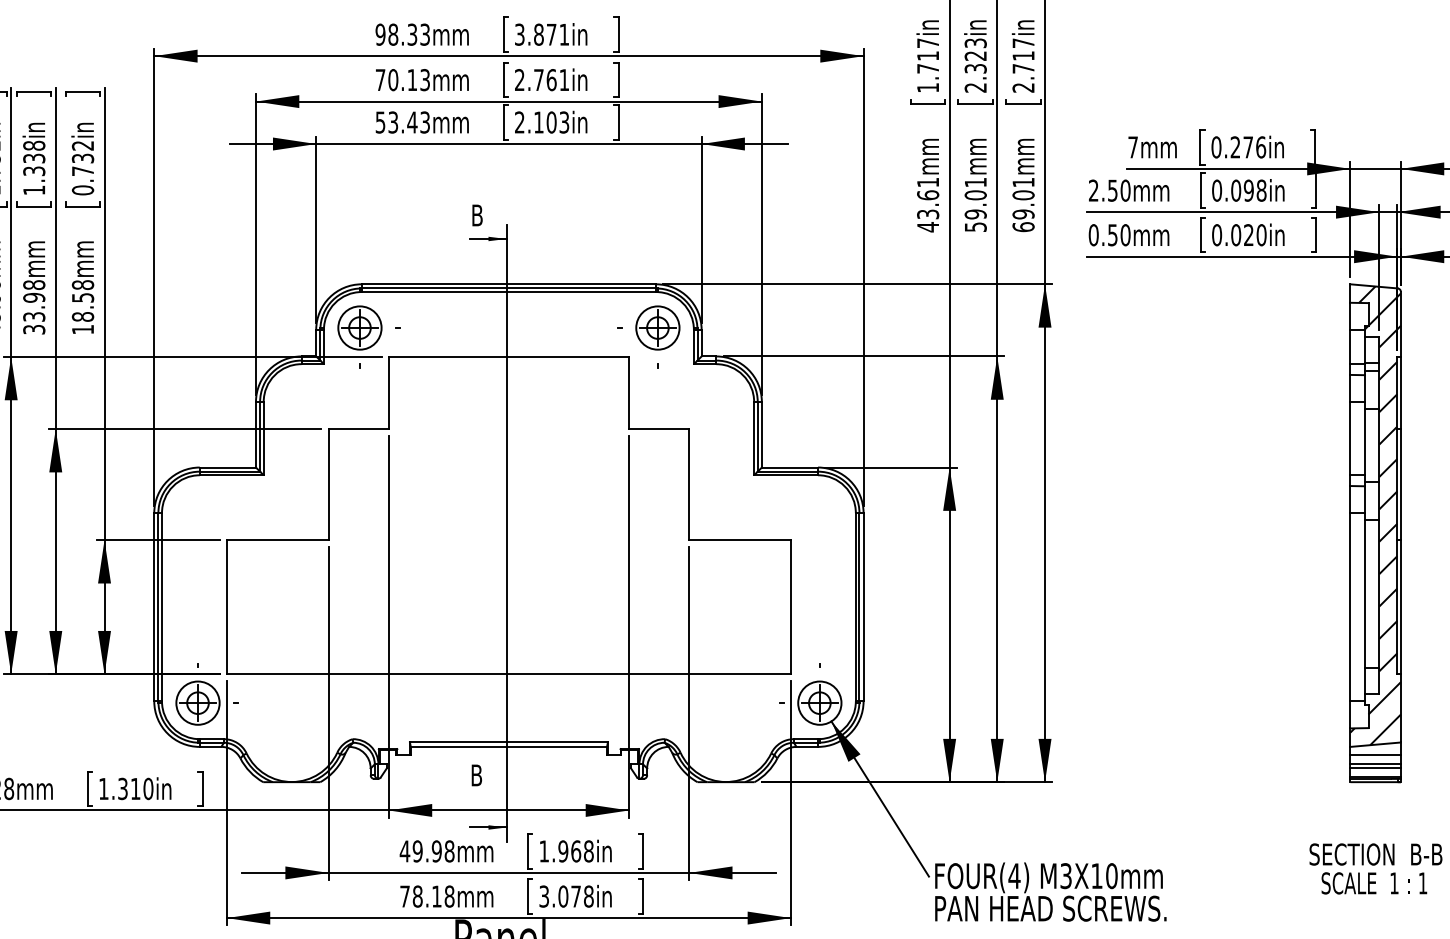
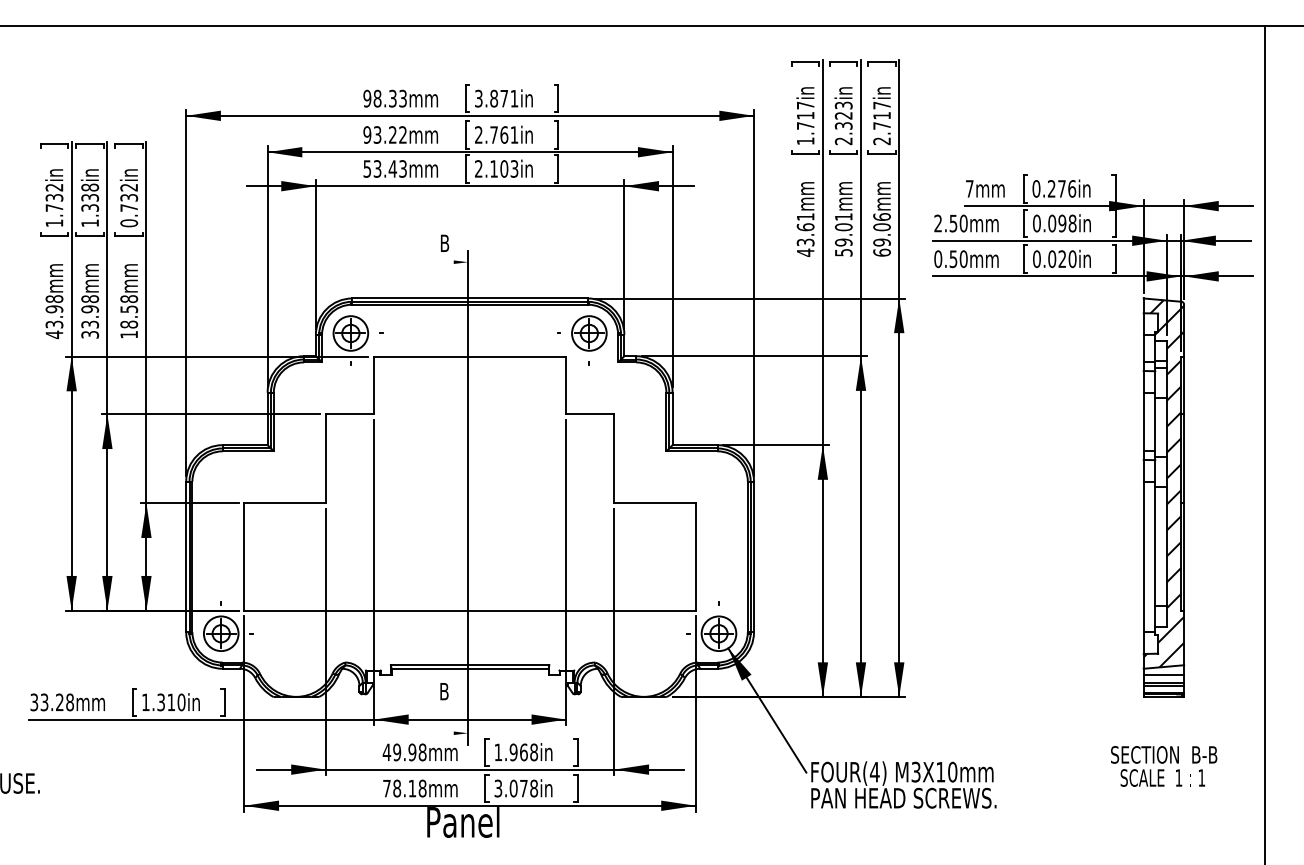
text: (401, 79) -> (384, 134), 70.13mm -> 93.22mm
text: (1022, 181) -> (881, 216), 69.01mm -> 69.06mm
line: (488, 239) -> (453, 262), removed
line: (488, 827) -> (453, 733), removed

